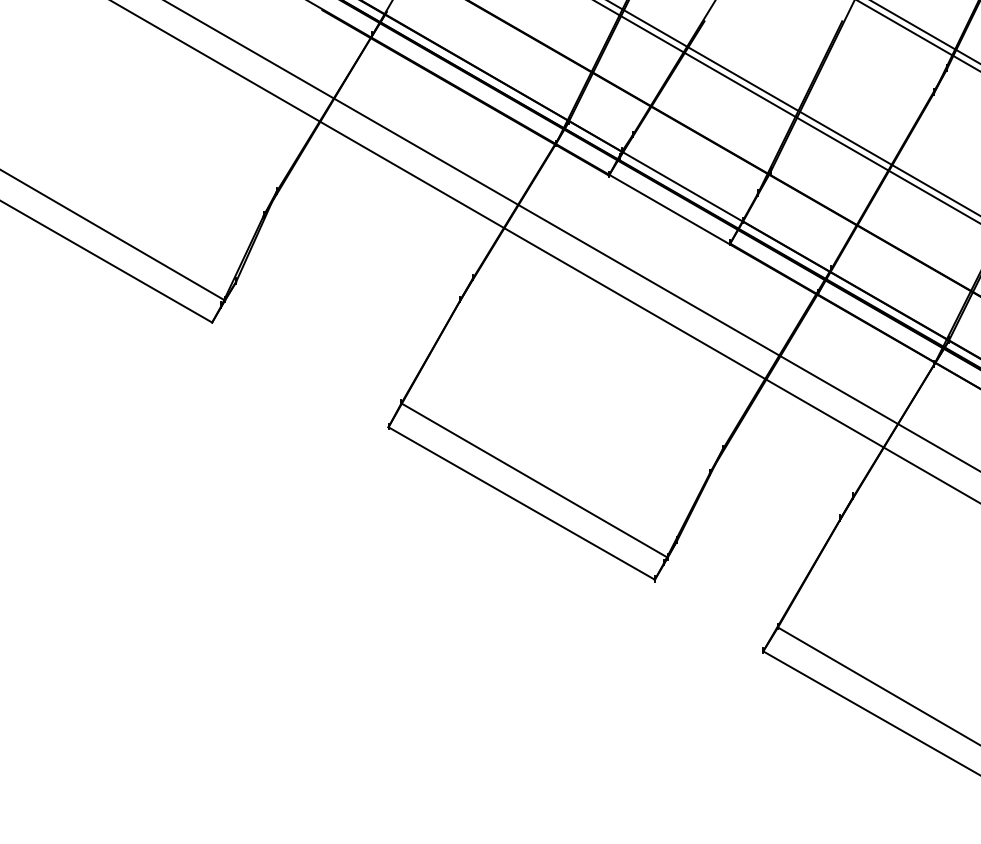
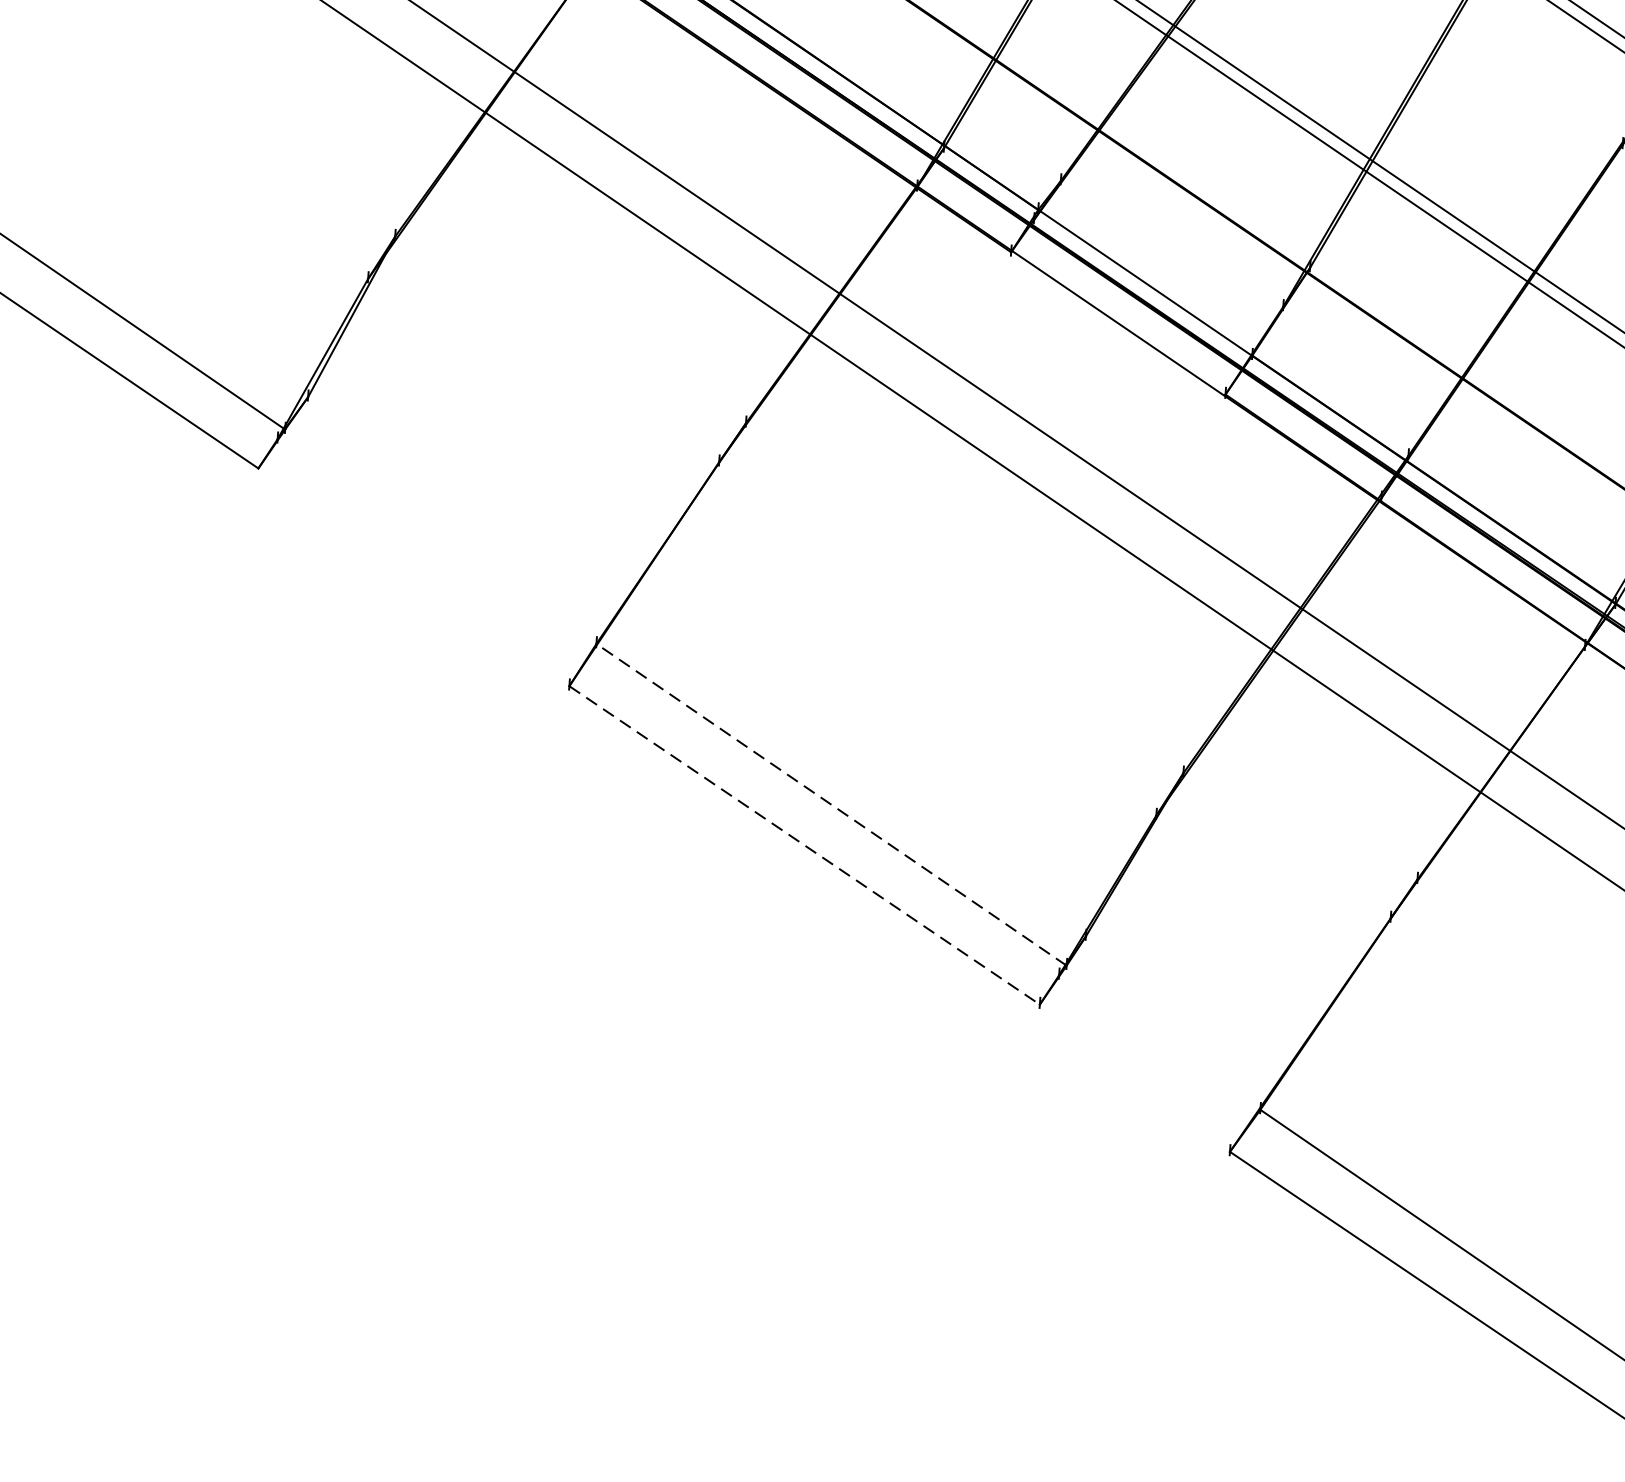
line: (534, 480) -> (831, 804), solid -> dashed
line: (522, 503) -> (806, 845), solid -> dashed

